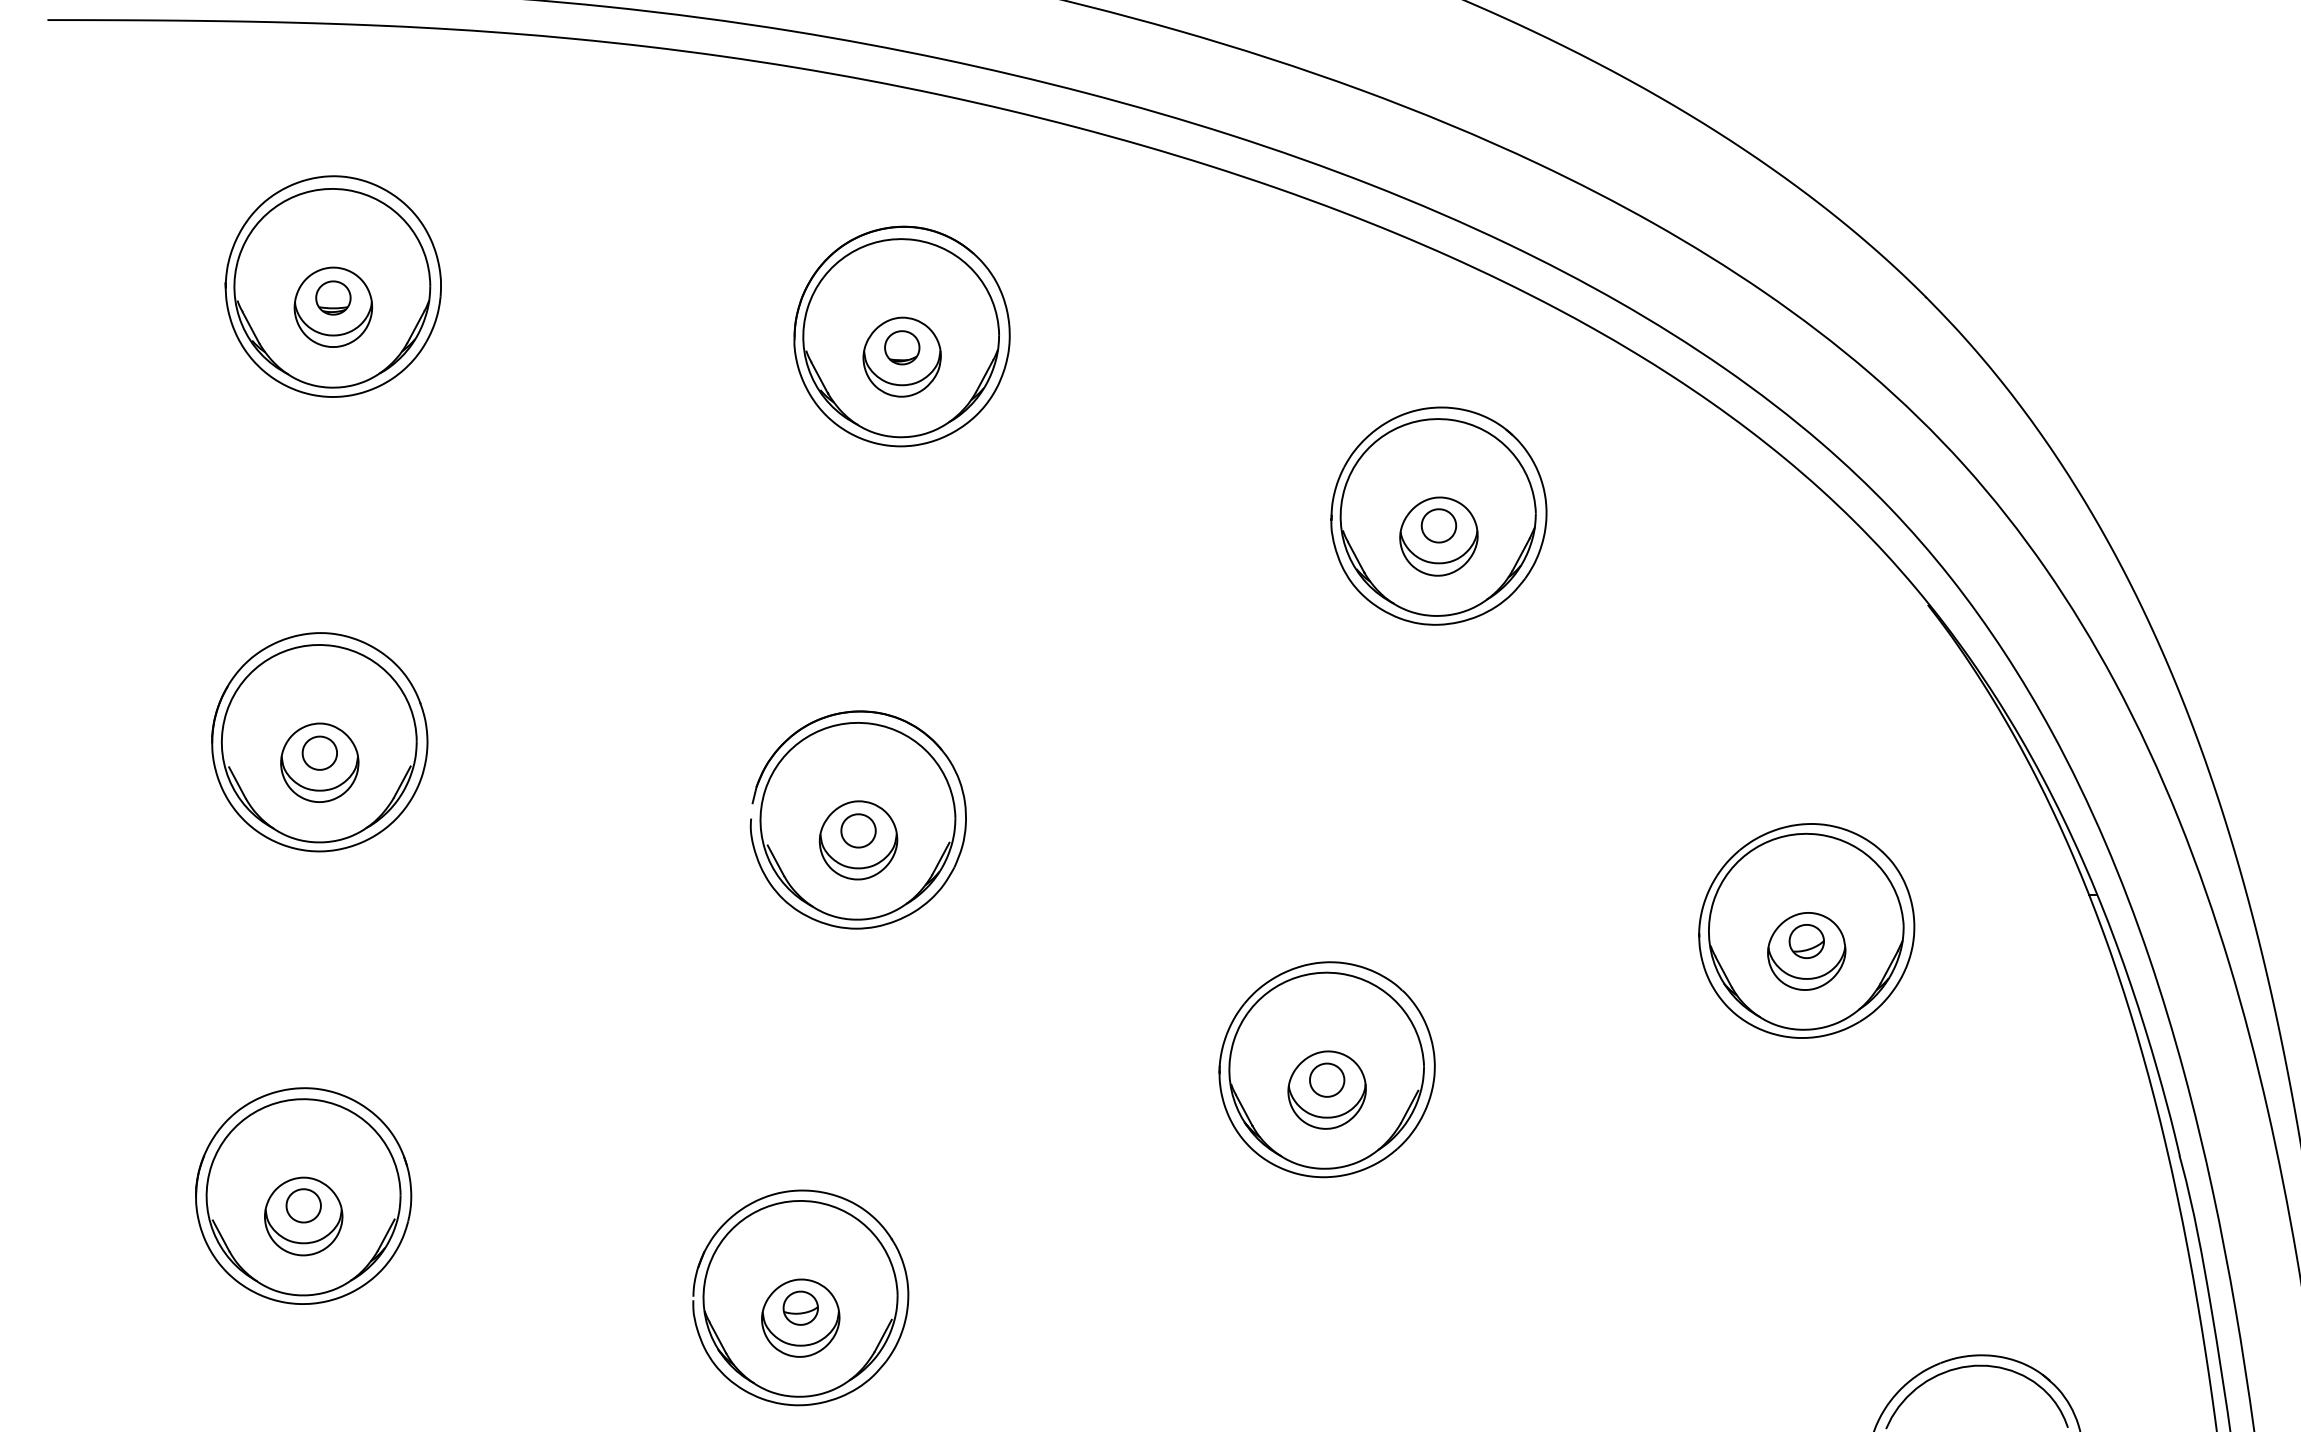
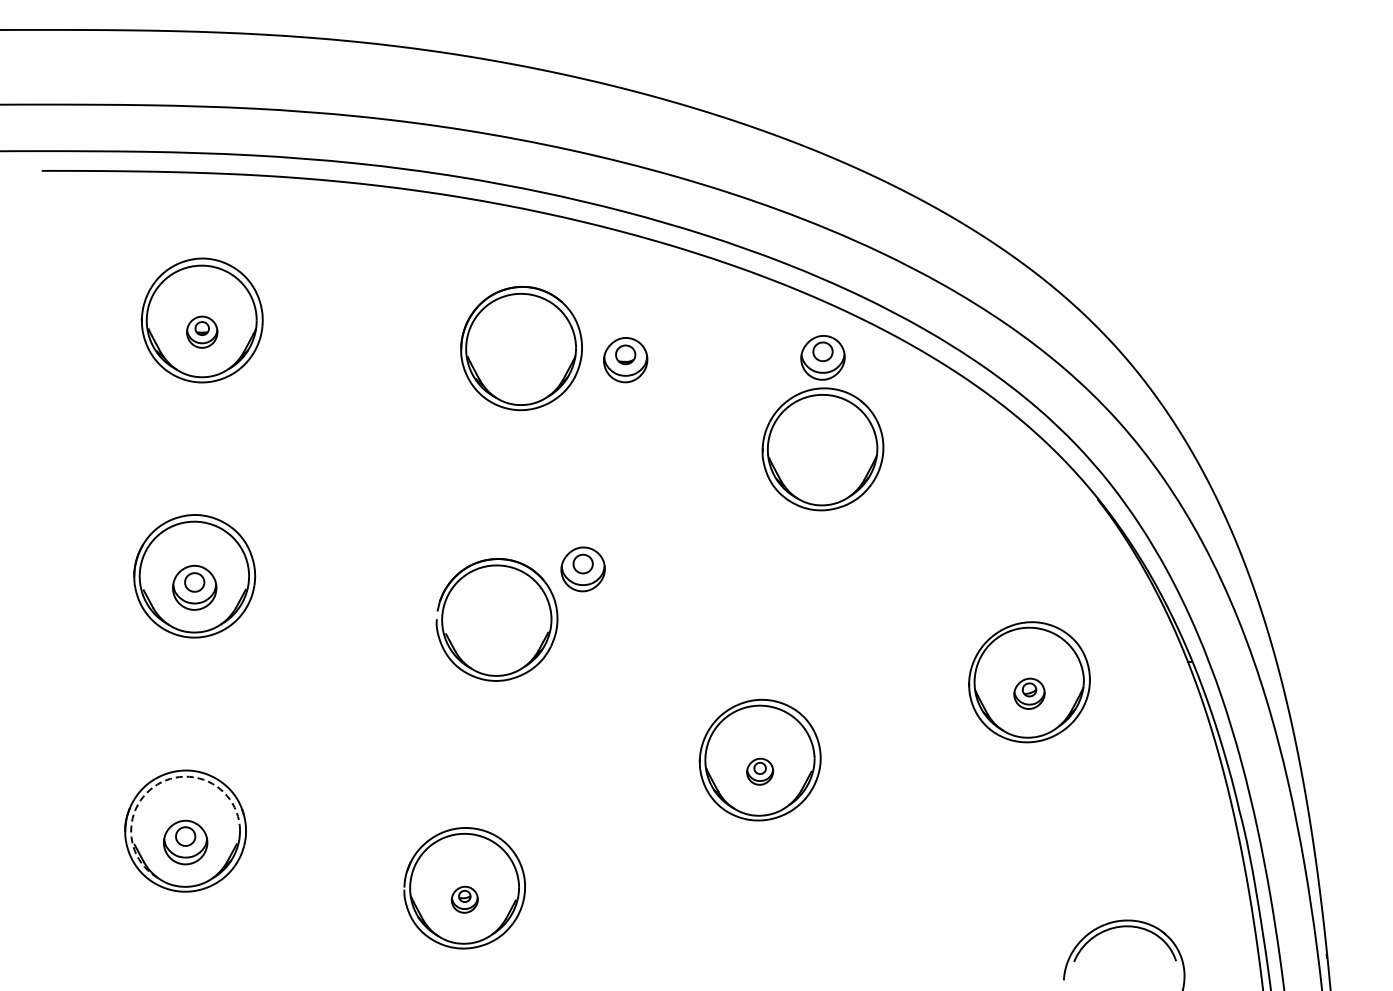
part: (331, 307) -> (201, 332), size x0.7
part: (901, 357) -> (625, 360), moved
part: (1438, 535) -> (822, 357), moved
part: (857, 840) -> (582, 569), moved
part: (1806, 950) -> (1029, 693), size x0.7
part: (1325, 1089) -> (759, 771), size x0.6
arc: (253, 1113) -> (157, 784), solid -> dashed
part: (800, 1317) -> (464, 899), size x0.6

